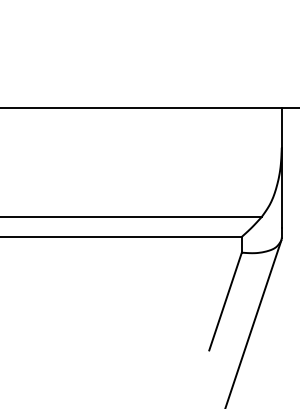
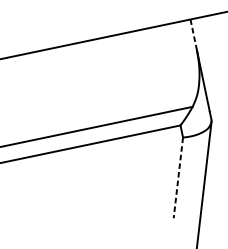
line: (281, 127) -> (193, 34), solid -> dashed
line: (225, 301) -> (178, 177), solid -> dashed

